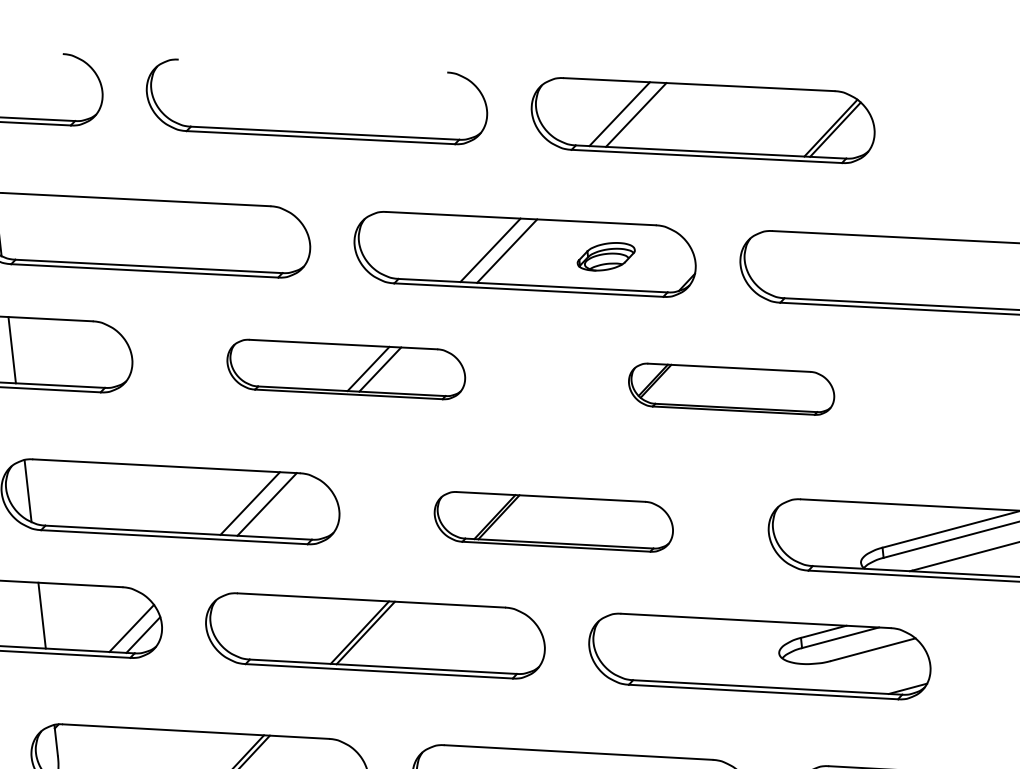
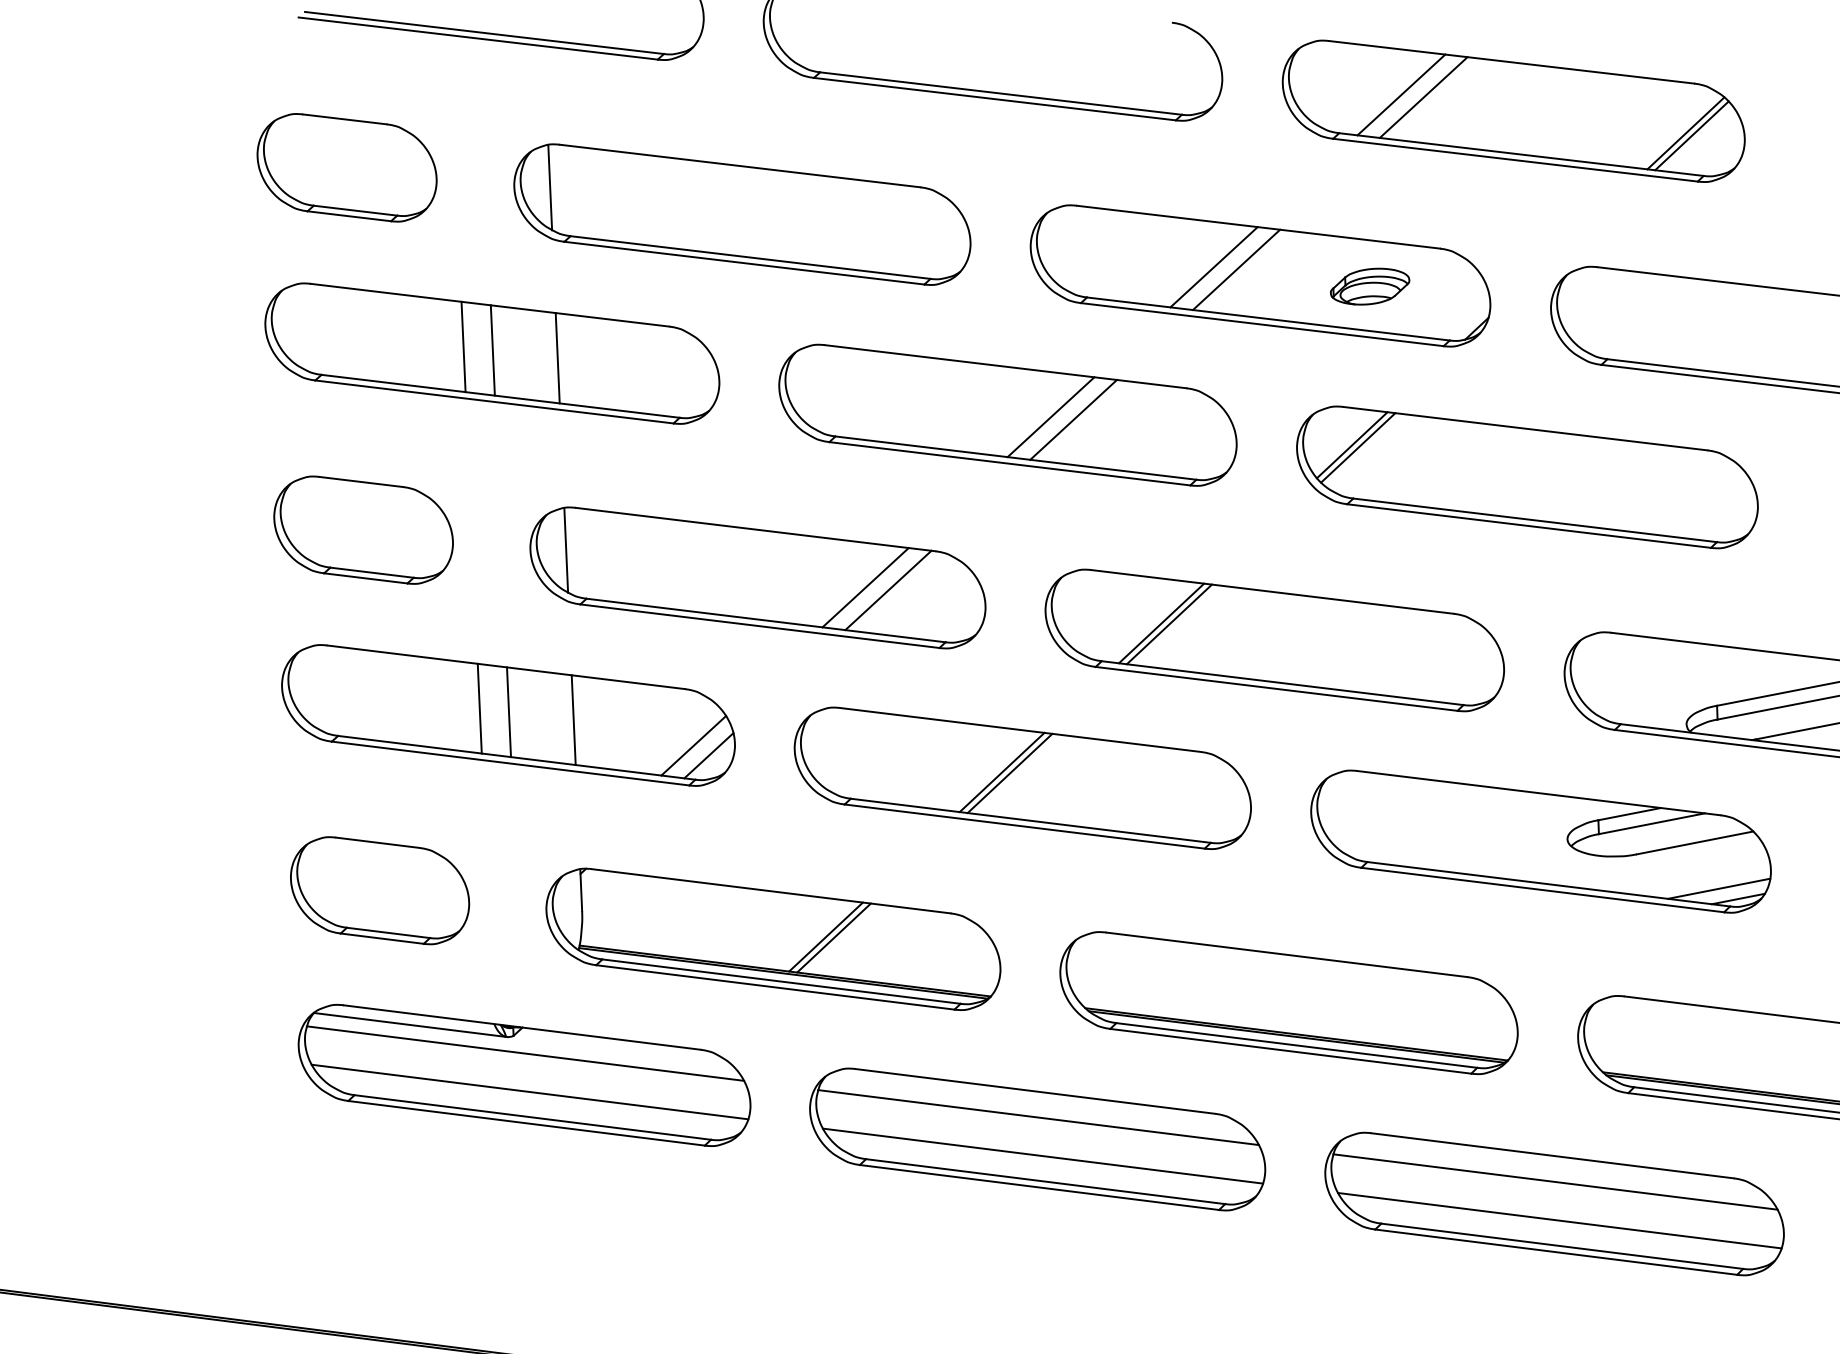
part: (345, 369) -> (1007, 414), size x1.43
part: (731, 389) -> (1527, 477), size x1.67
part: (553, 521) -> (1274, 640), size x1.43
line: (892, 682) -> (1718, 888), added

